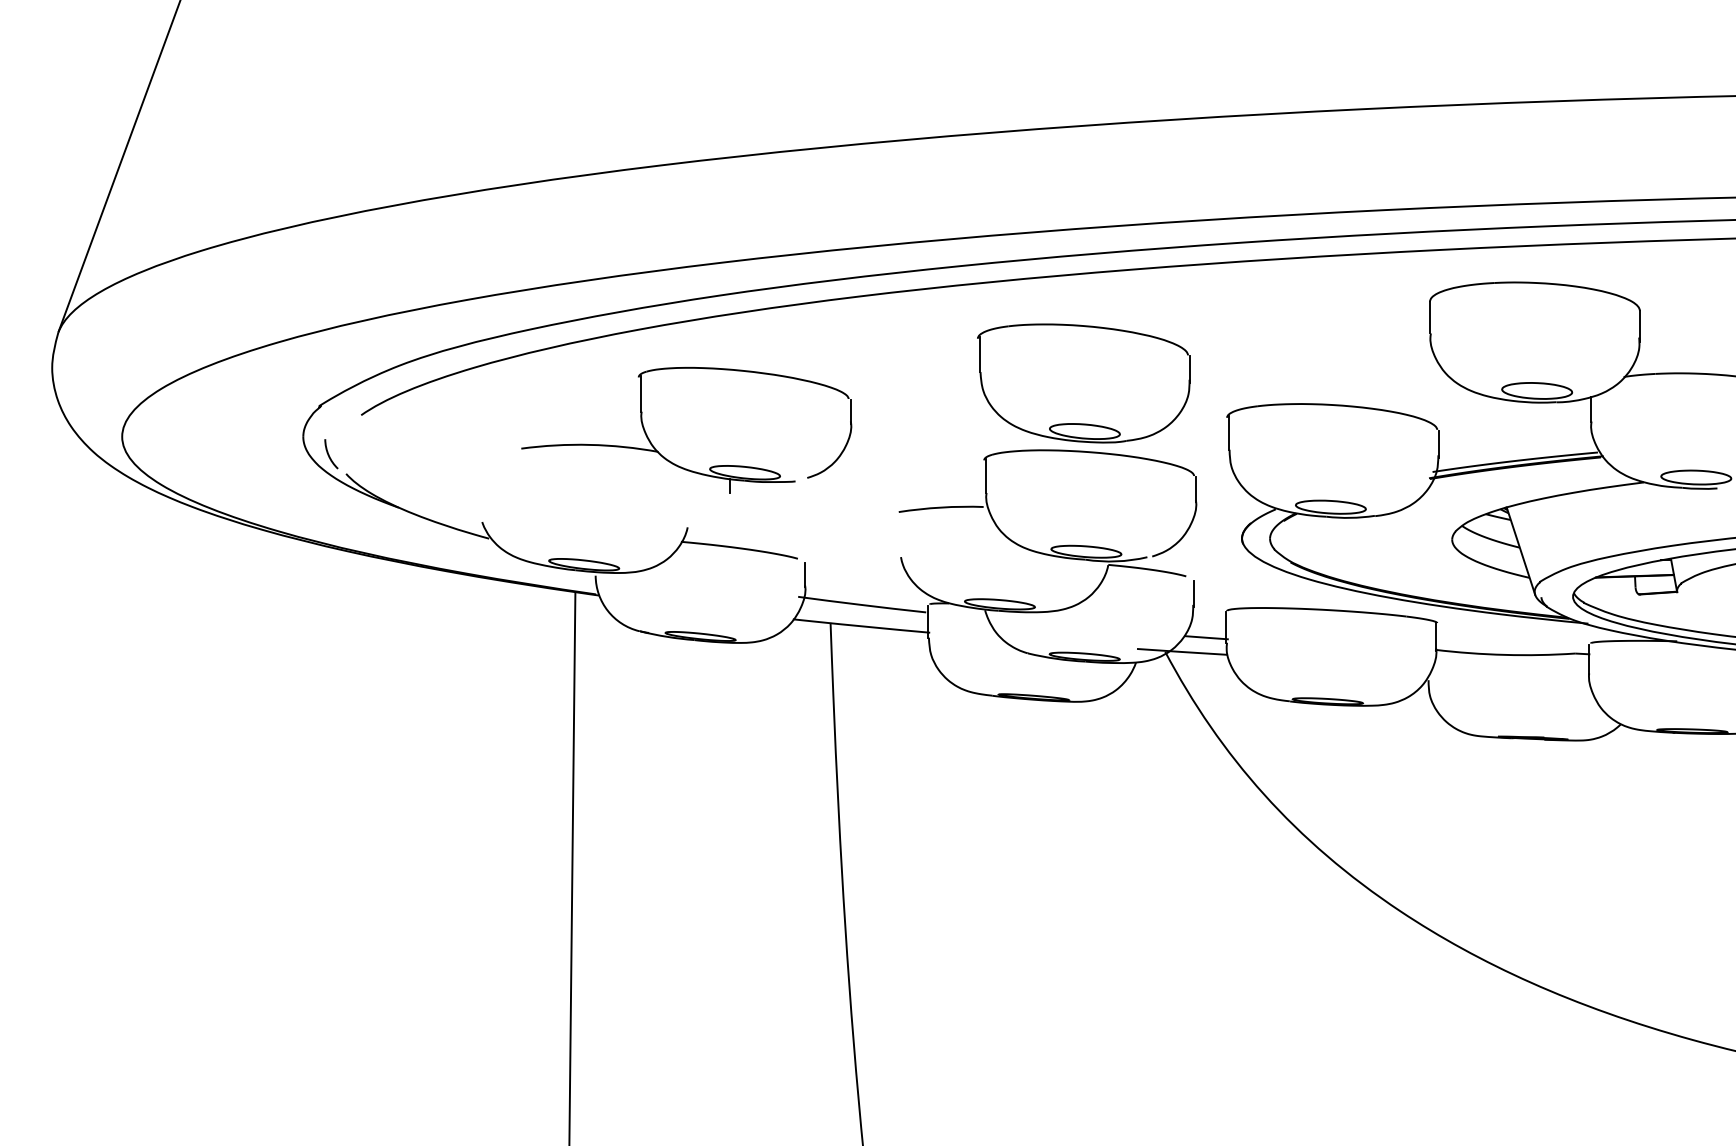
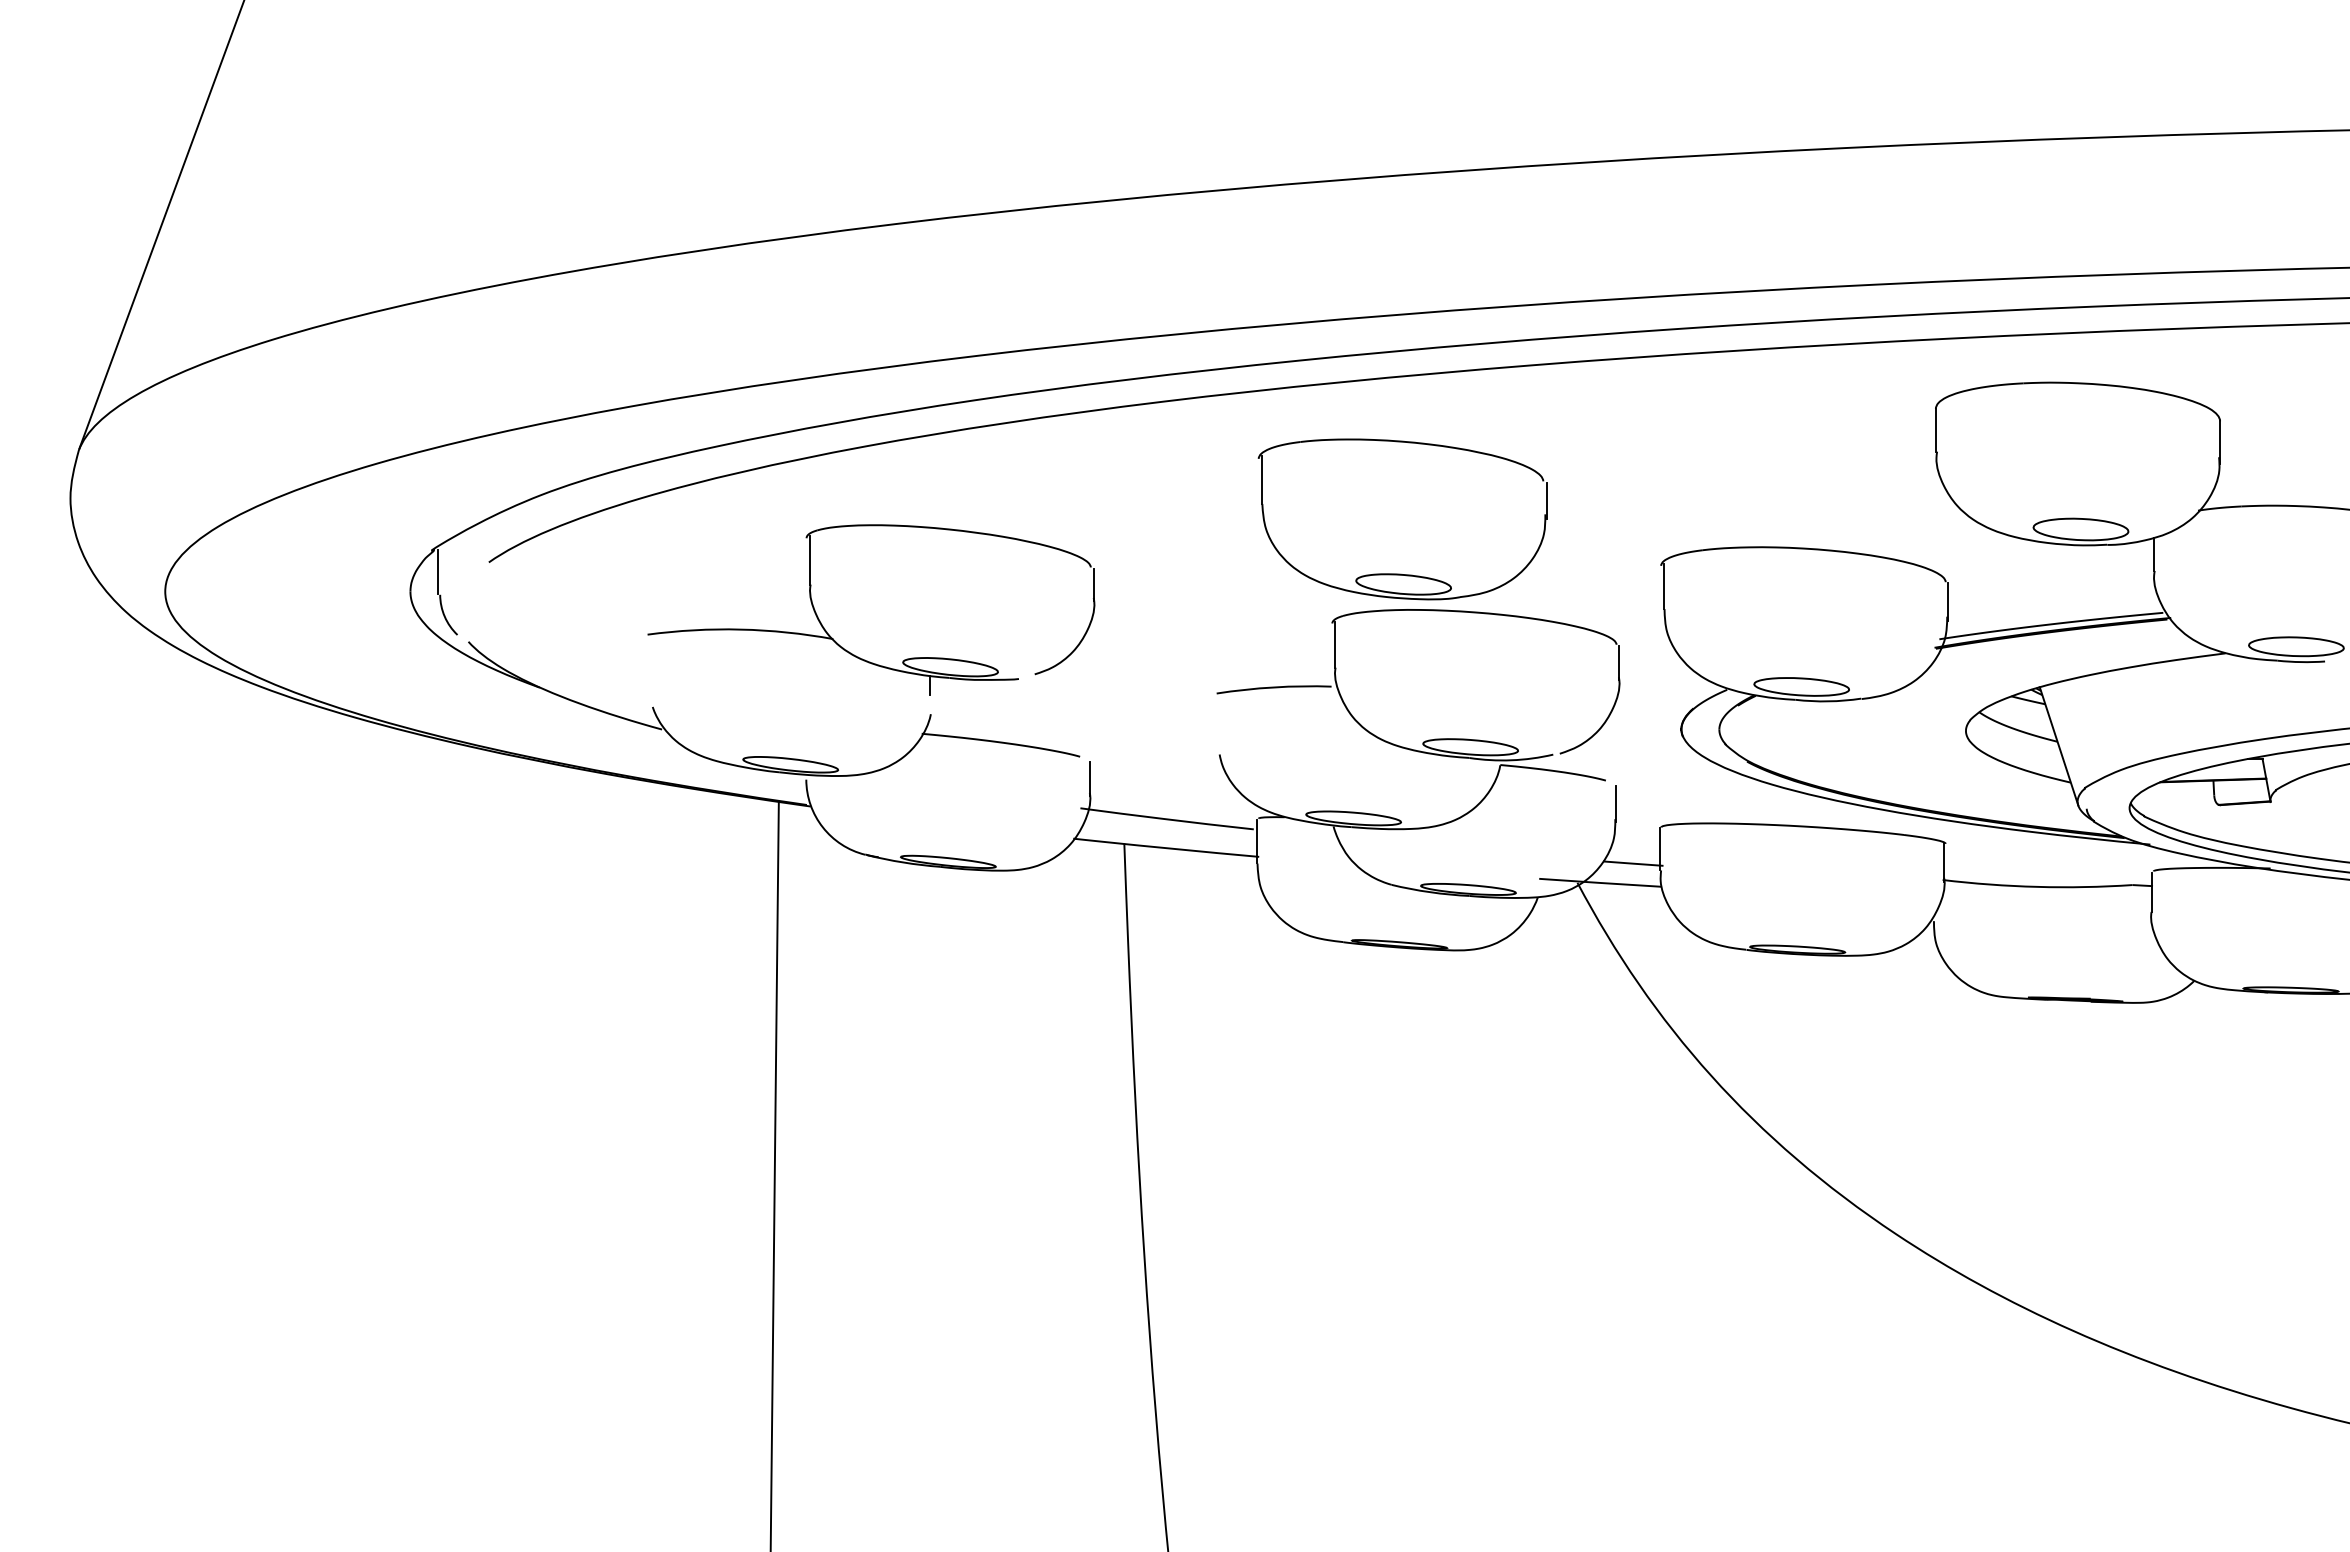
line: (324, 421) -> (438, 571), added
part: (1083, 423) -> (1401, 573), moved
part: (668, 459) -> (846, 649), moved

